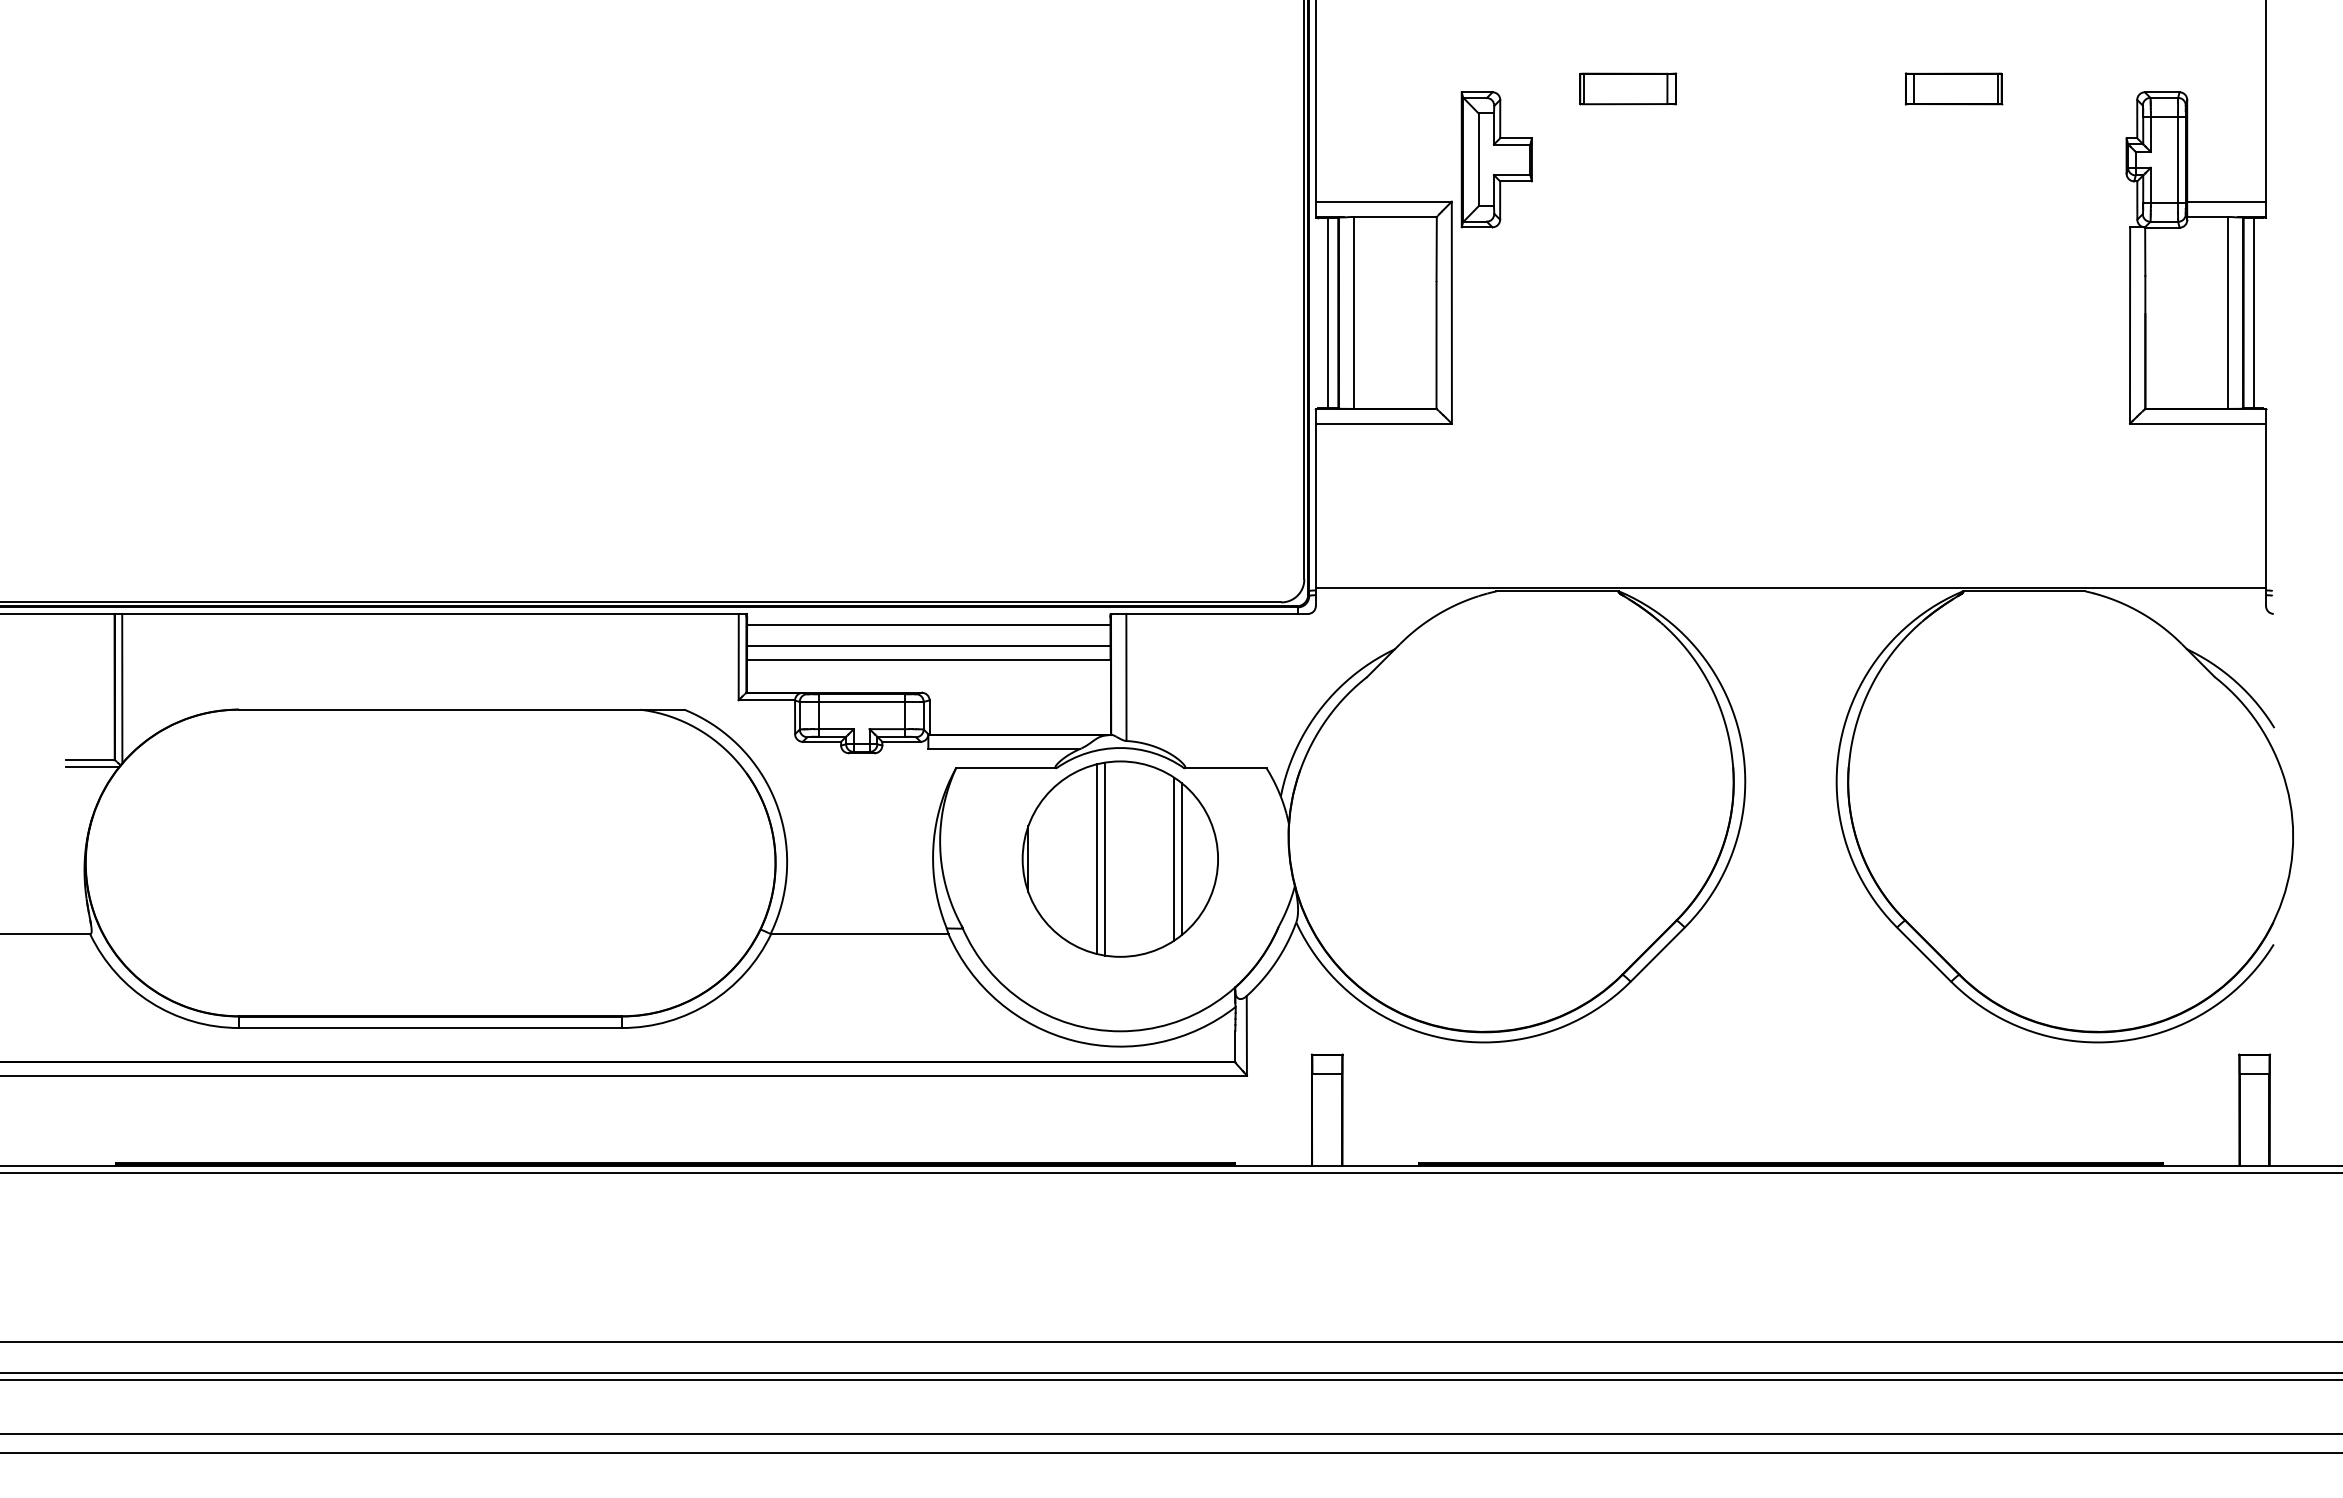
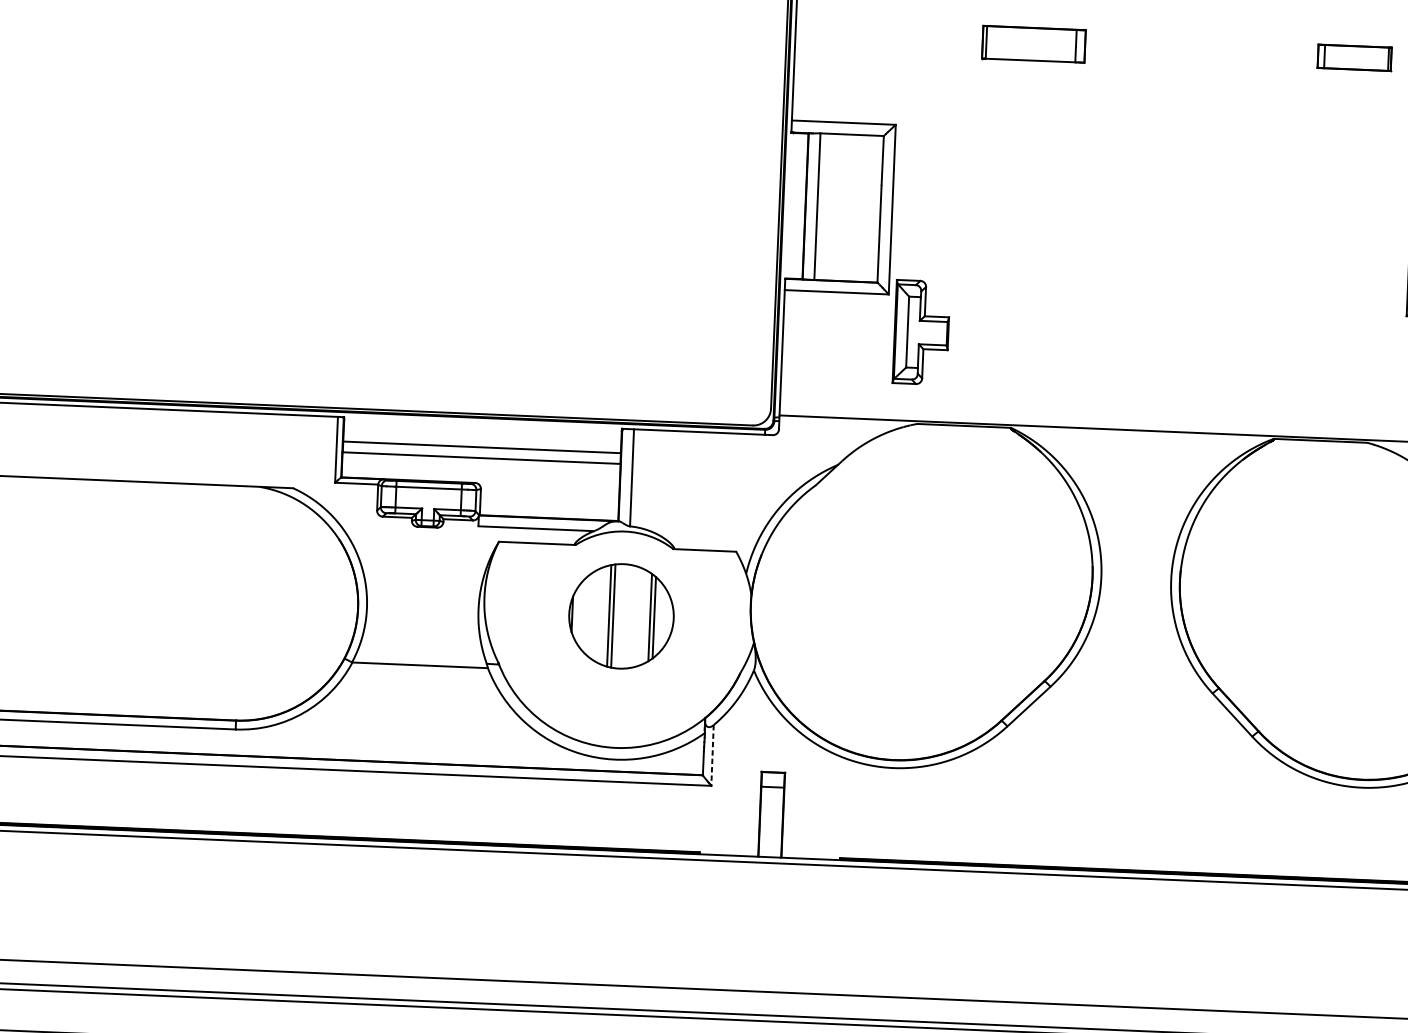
part: (1628, 88) -> (1034, 44), size x1.4
part: (1953, 88) -> (1354, 57), moved
part: (1496, 159) -> (921, 332), moved
line: (1328, 312) -> (798, 205), removed
line: (928, 625) -> (482, 431), removed
part: (1119, 858) -> (620, 615), size x0.7
line: (1246, 1035) -> (712, 755), solid -> dashed

